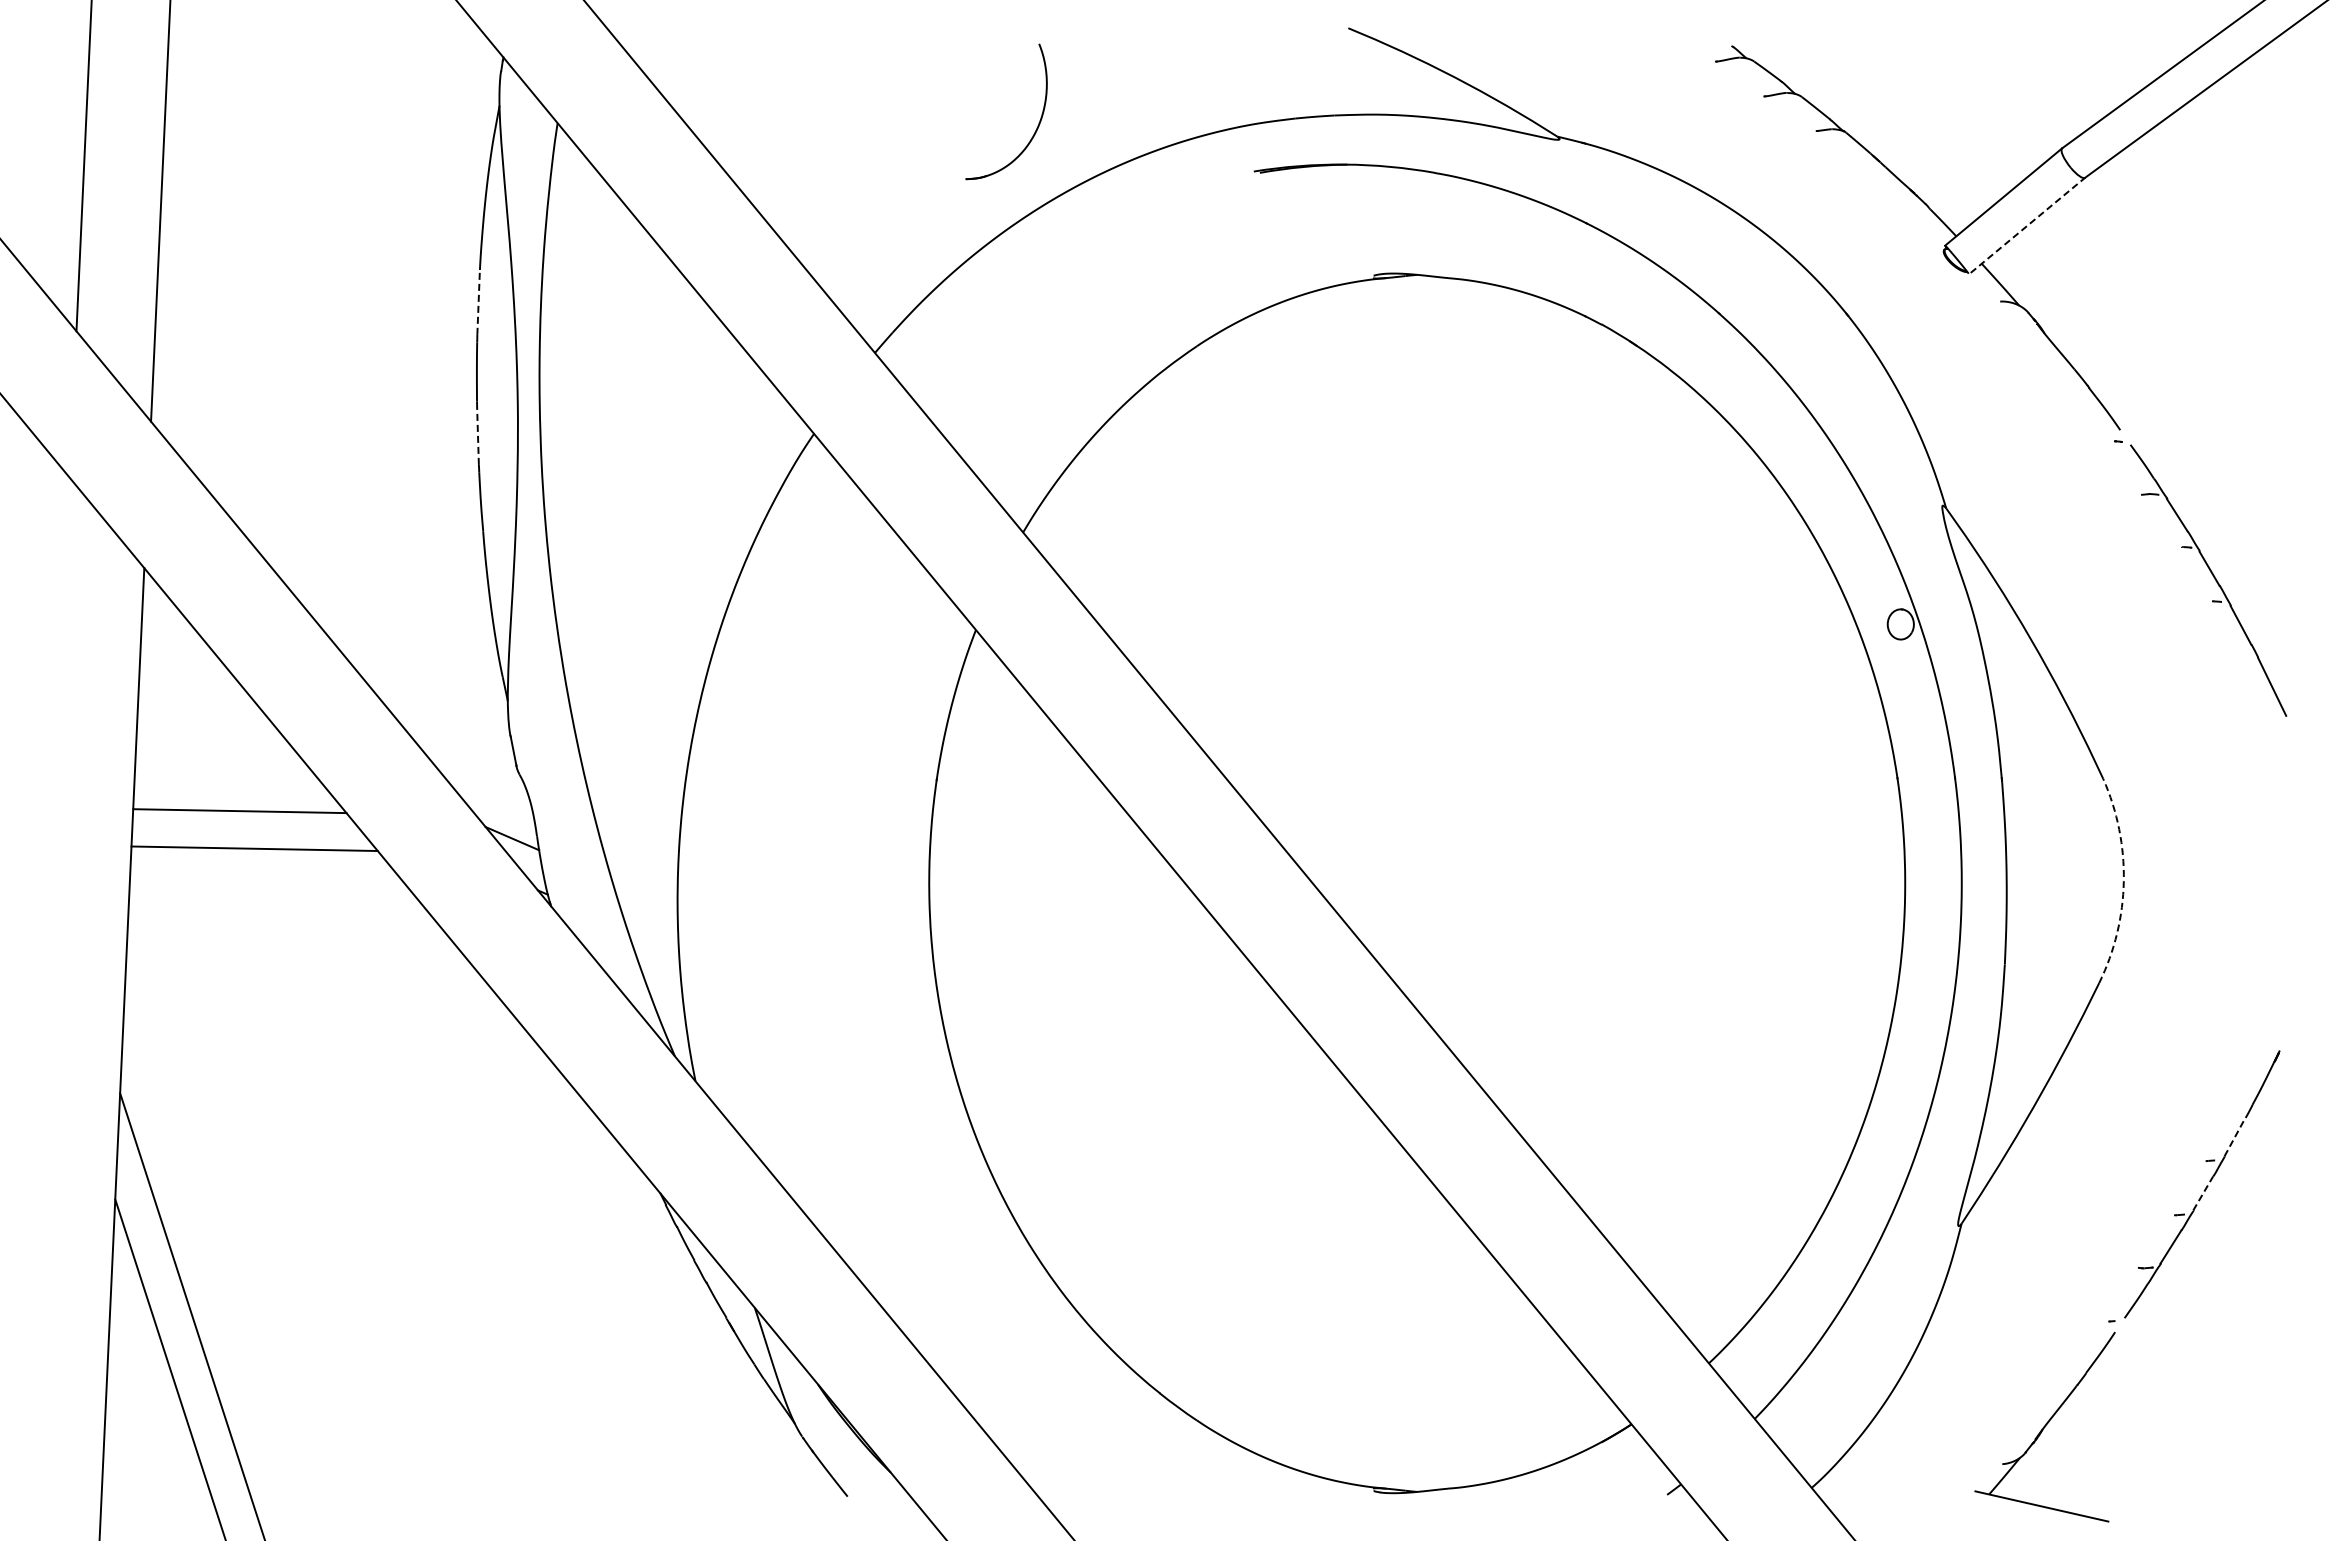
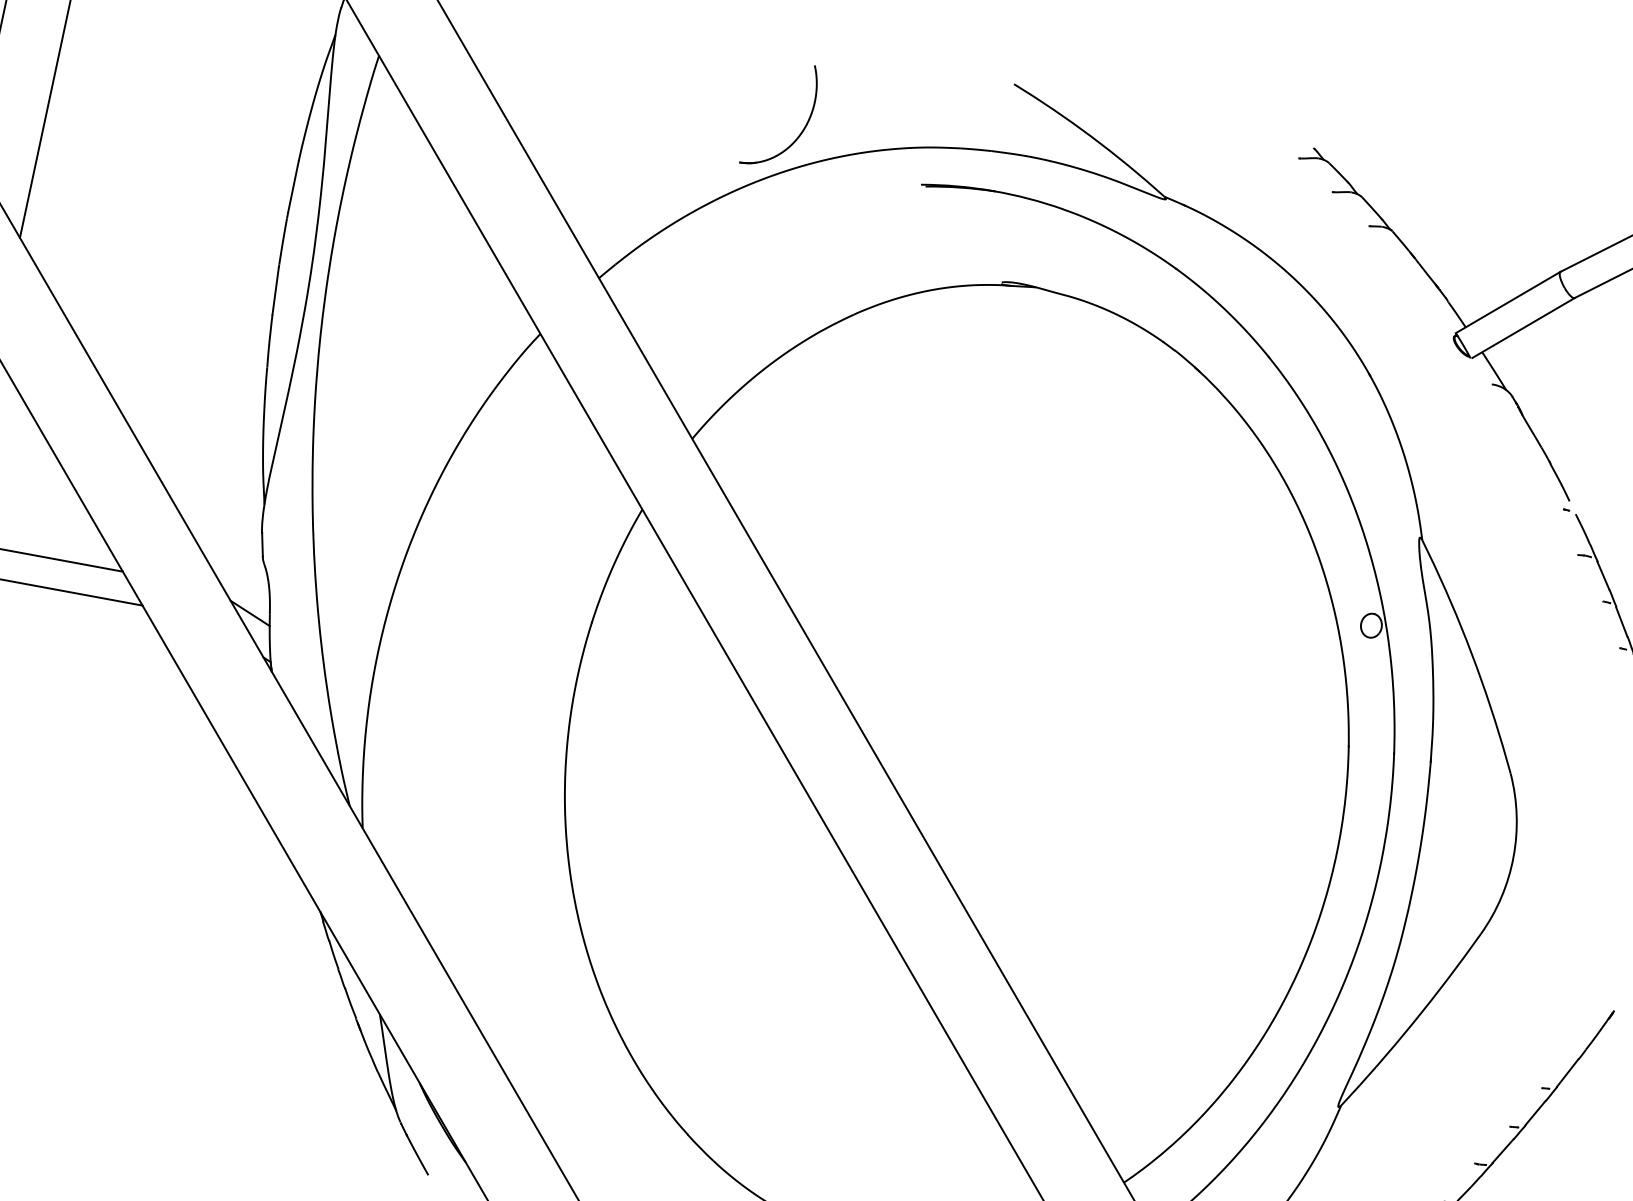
part: (1036, 127) -> (801, 130), moved
line: (2028, 225) -> (1523, 328), dashed -> solid
line: (478, 302) -> (293, 186), dashed -> solid
line: (477, 434) -> (275, 290), dashed -> solid
arc: (2123, 881) -> (1513, 857), dashed -> solid
line: (2235, 1137) -> (1568, 1073), dashed -> solid
line: (2203, 1193) -> (1535, 1113), dashed -> solid

